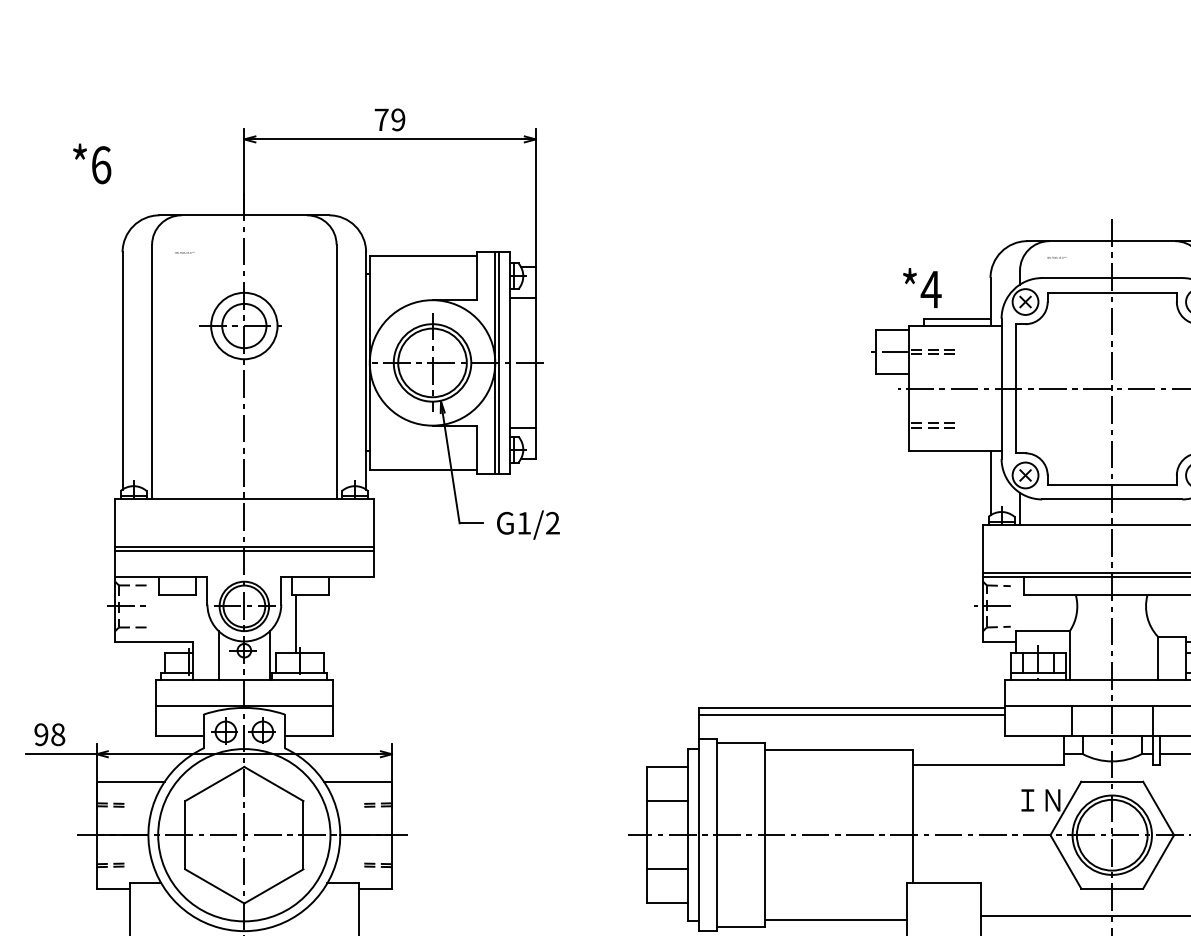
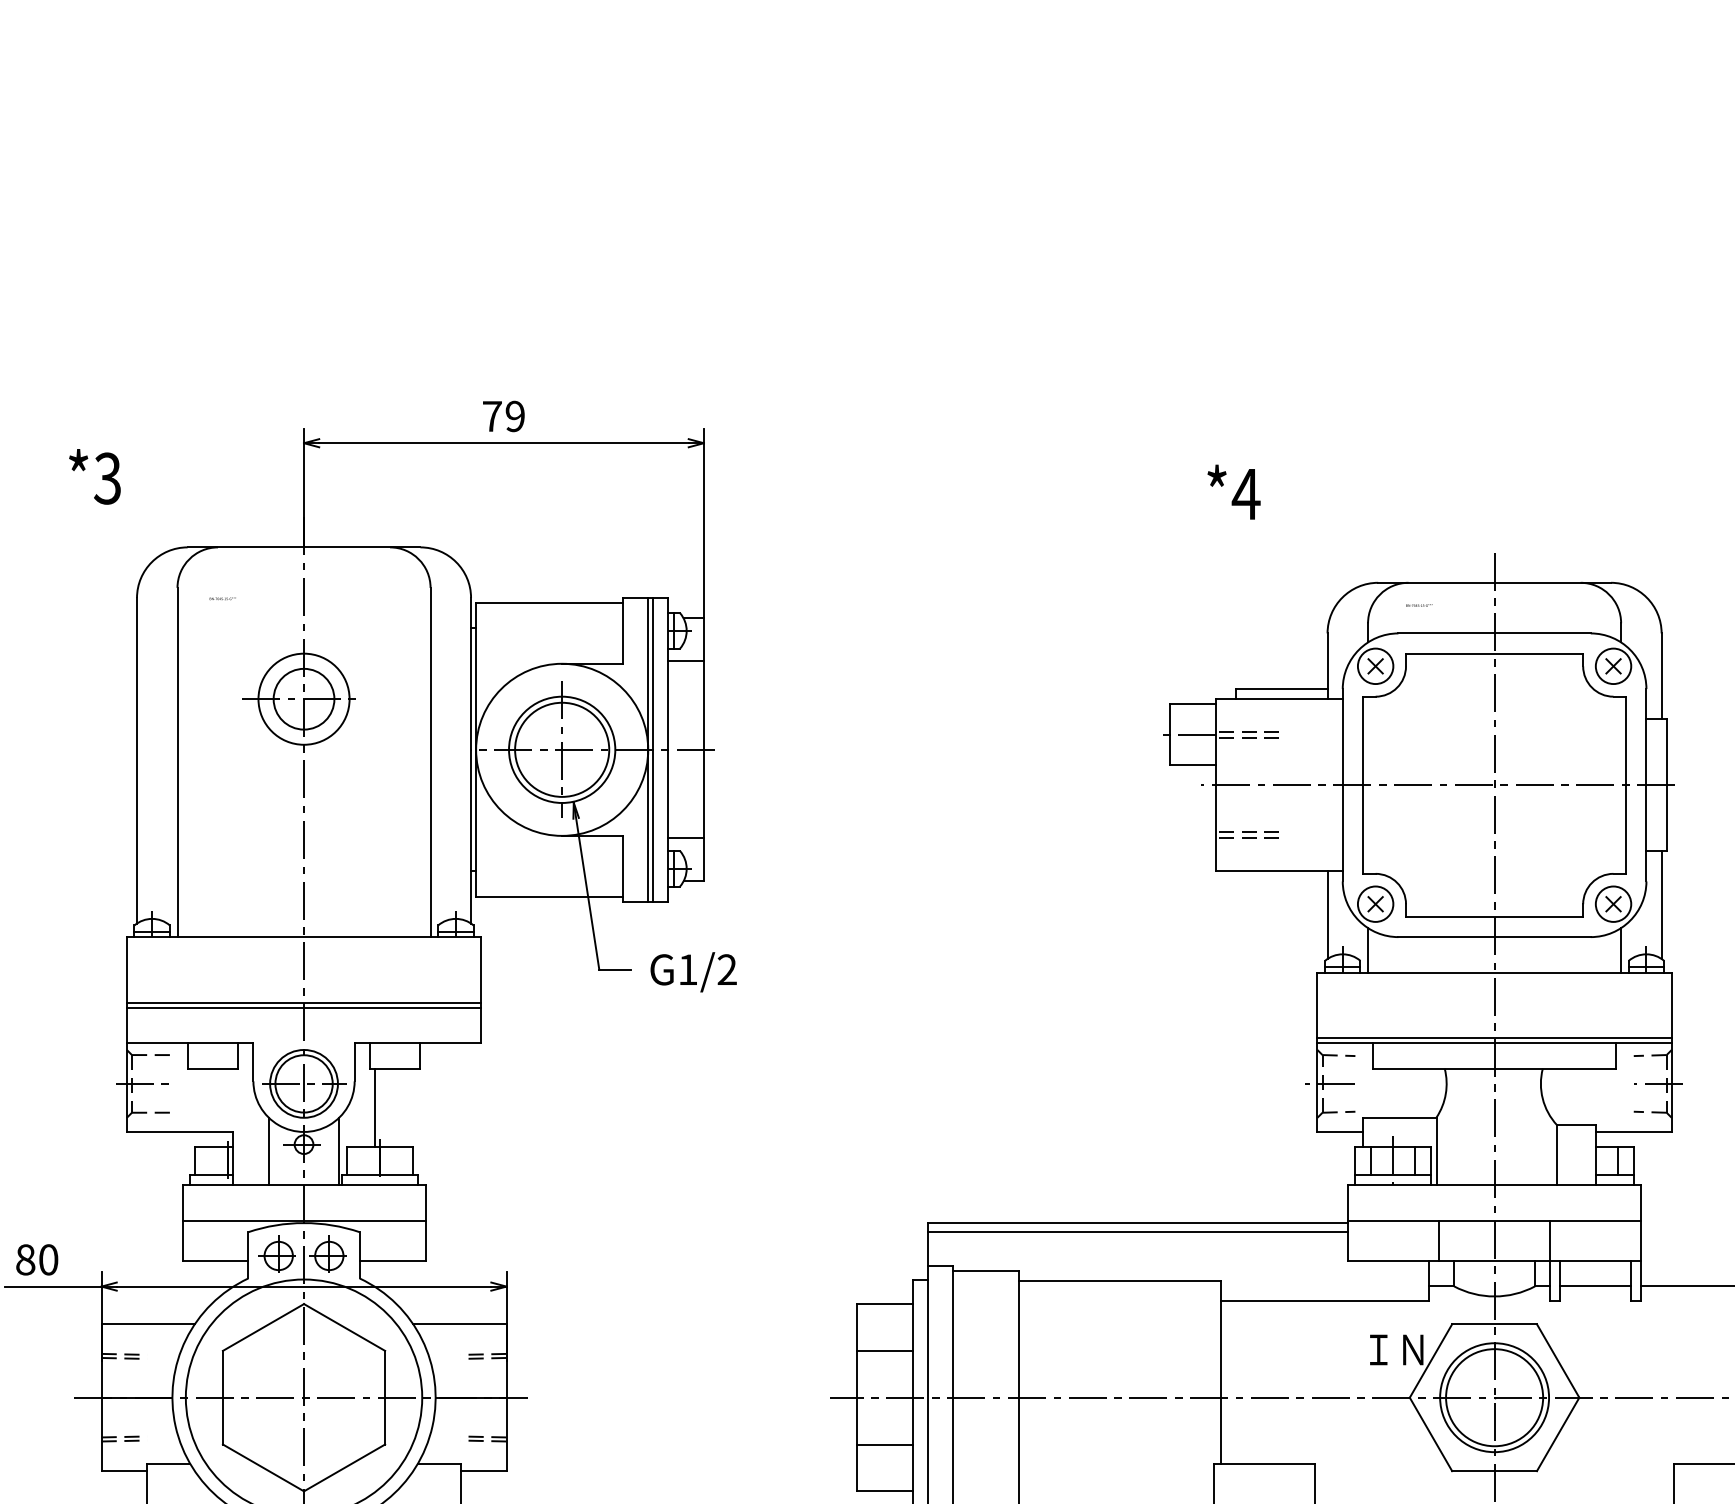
text: (101, 165) -> (107, 478), *6 -> *3
text: (921, 287) -> (1233, 491), moved
text: (50, 734) -> (37, 1259), 98 -> 80

